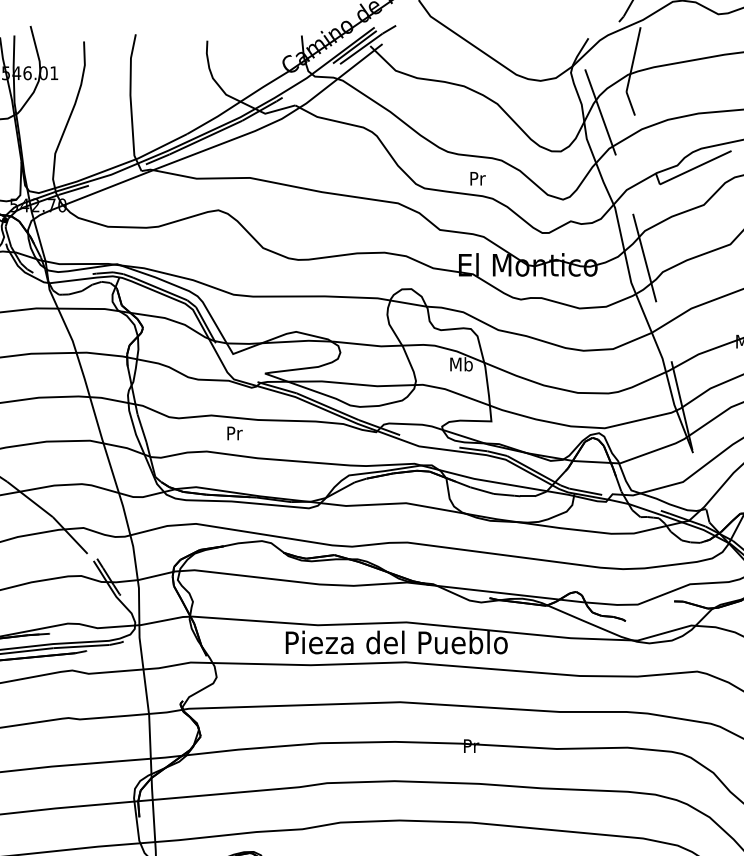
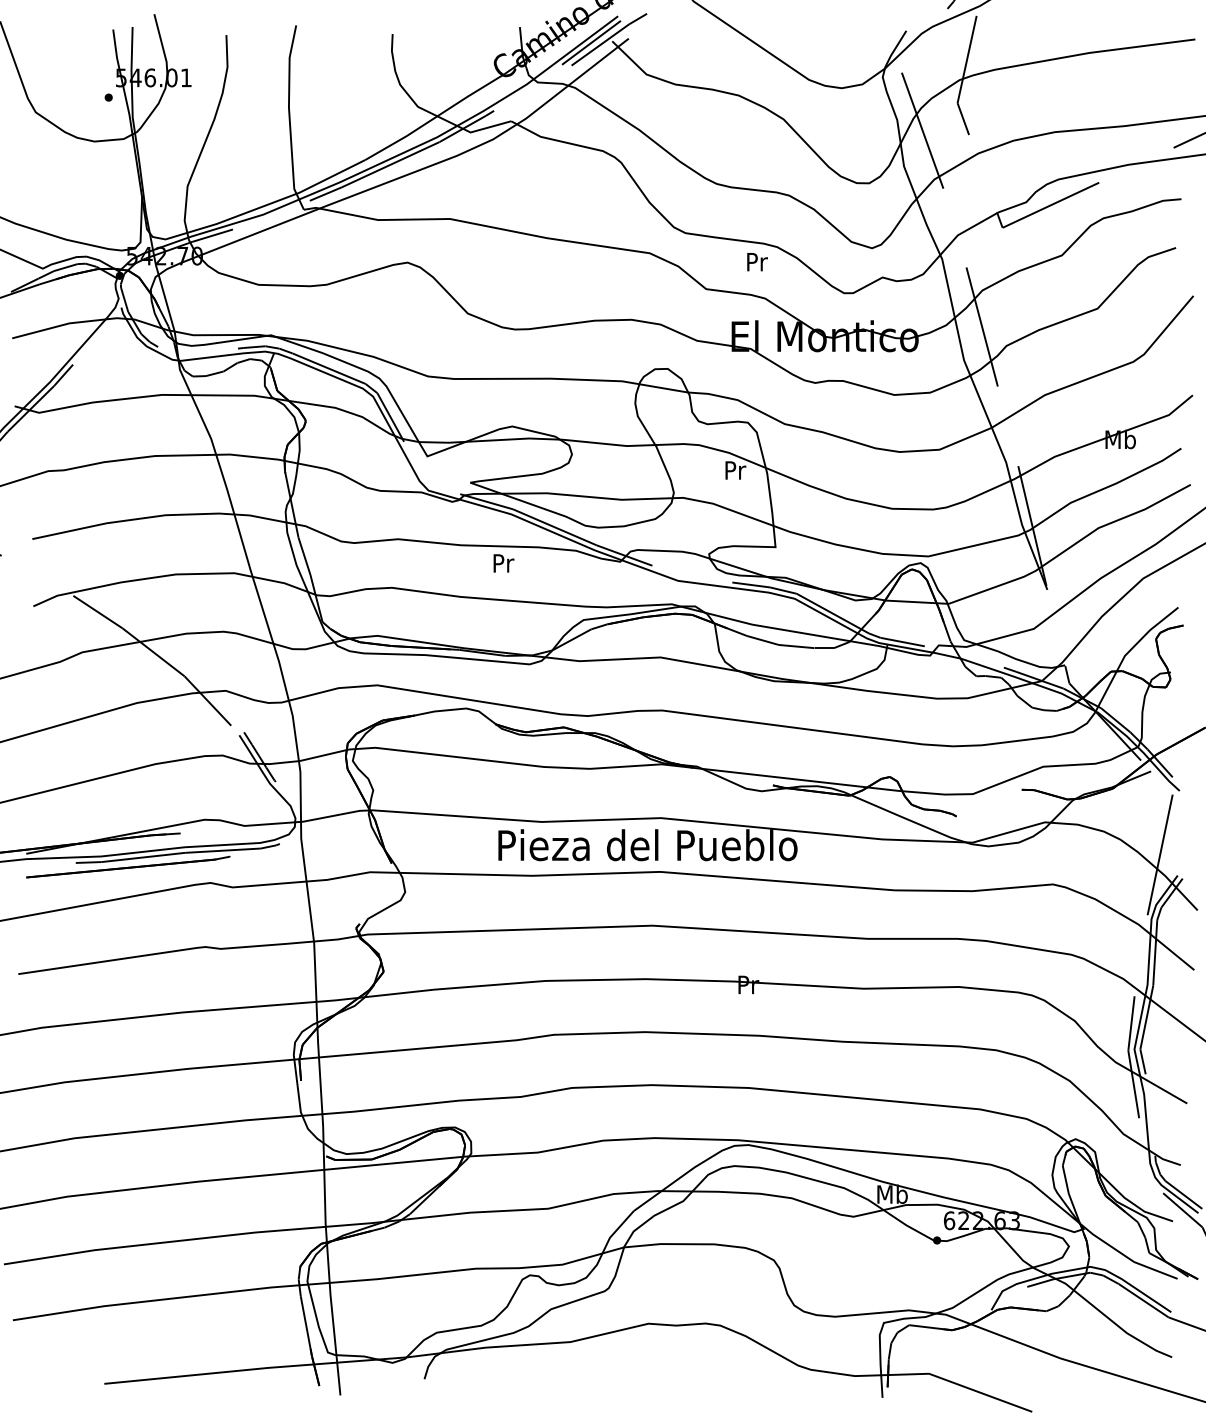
text: (478, 179) -> (757, 262), moved
text: (461, 363) -> (735, 469), Mb -> Pr
text: (234, 433) -> (503, 563), moved

